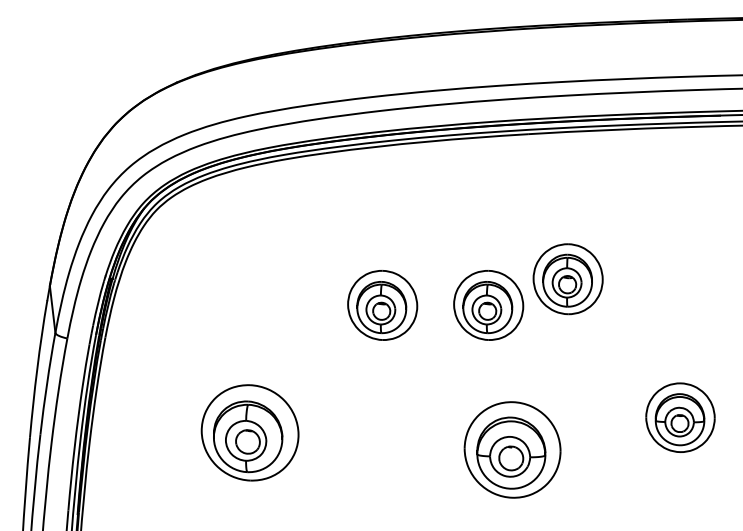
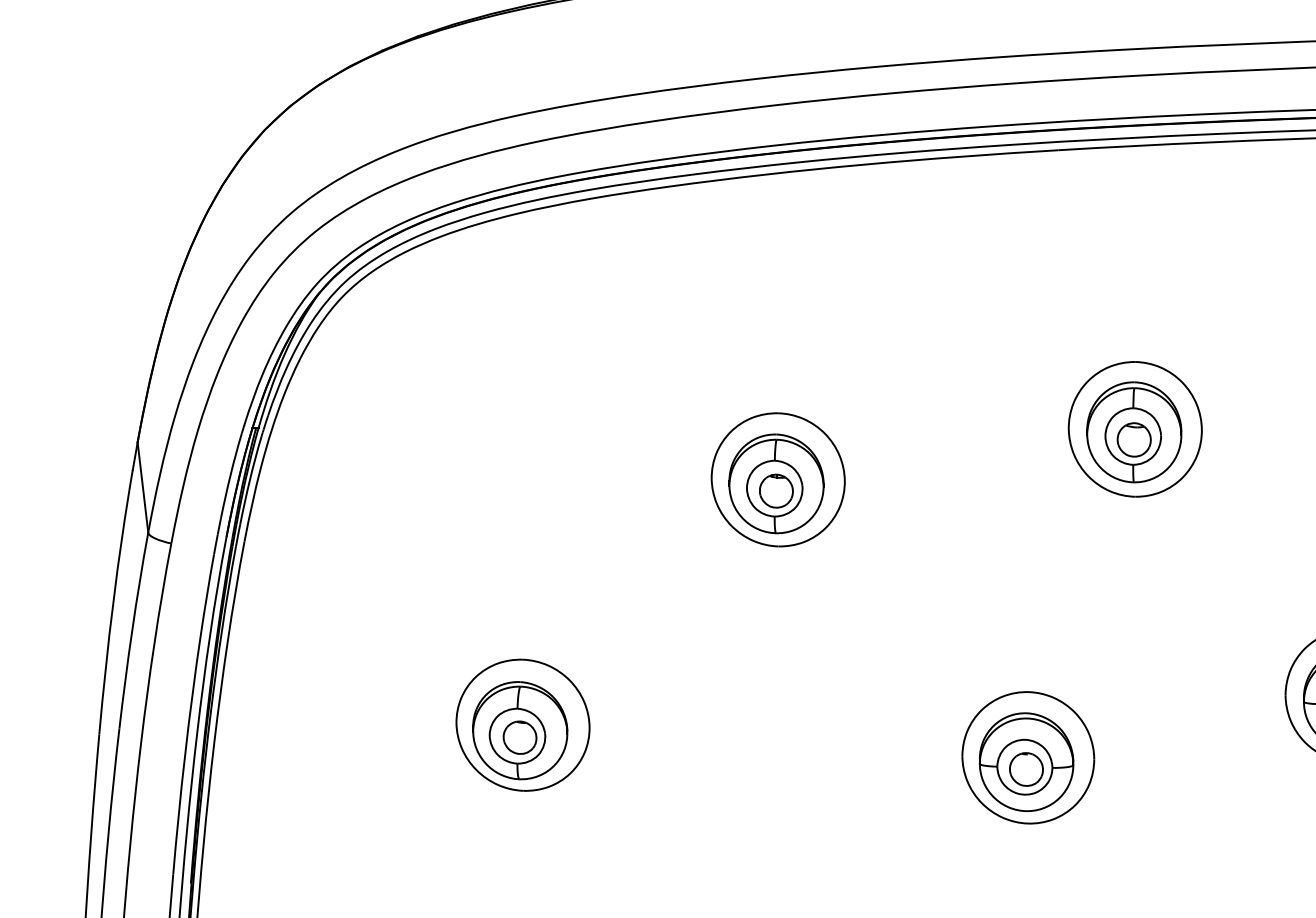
part: (488, 305) -> (981, 479), removed
part: (249, 432) -> (521, 724), size x0.71
part: (512, 449) -> (1028, 757), size x0.71

